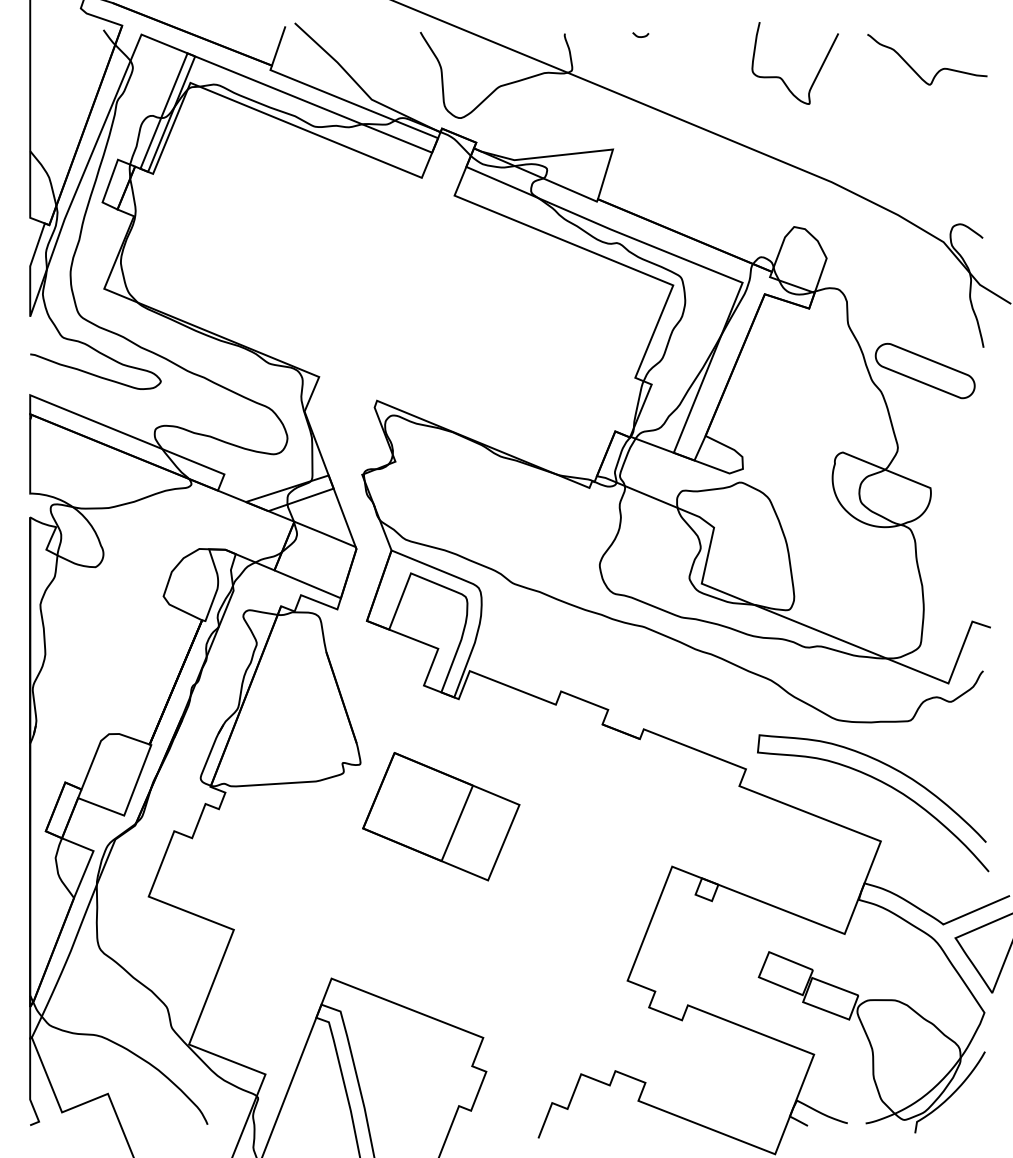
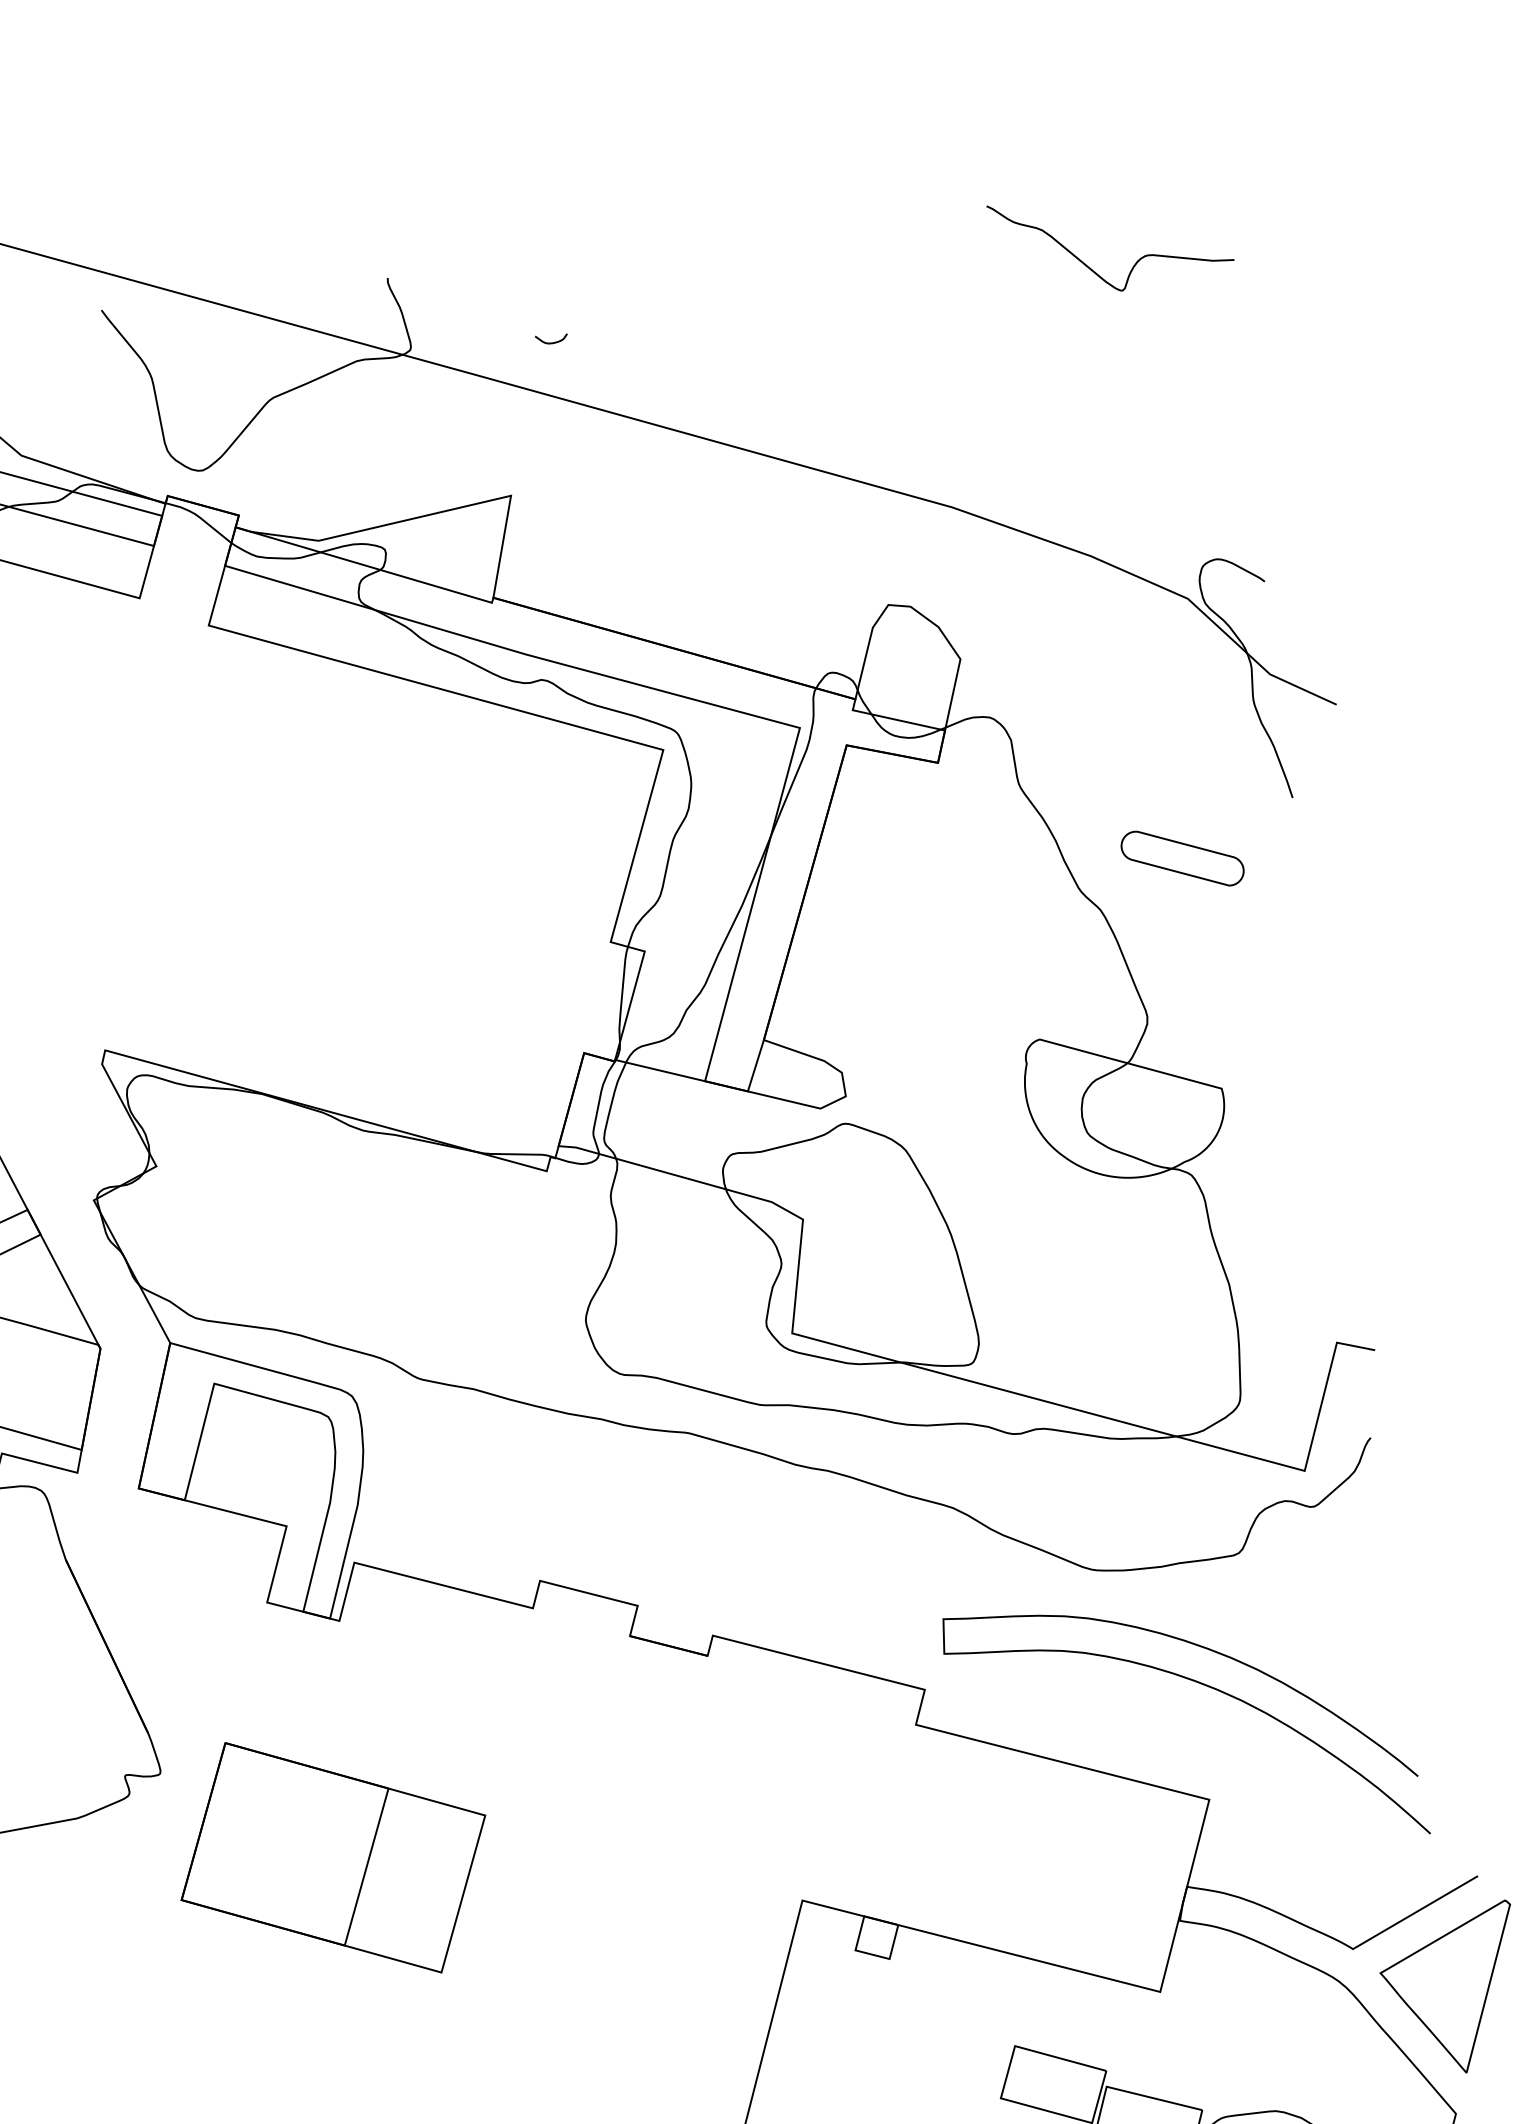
curve: (640, 36) -> (551, 342), moved
curve: (781, 77) -> (827, 312), removed
part: (924, 371) -> (1181, 859), size x0.6

